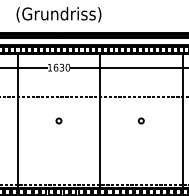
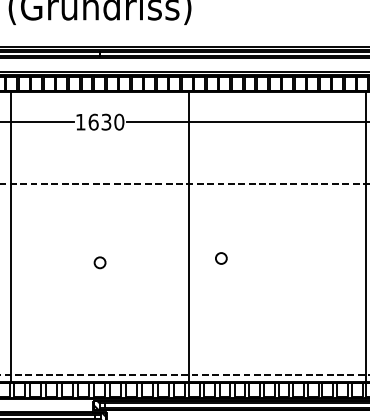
circle: (58, 120) -> (99, 261), moved
circle: (141, 120) -> (221, 257), moved

